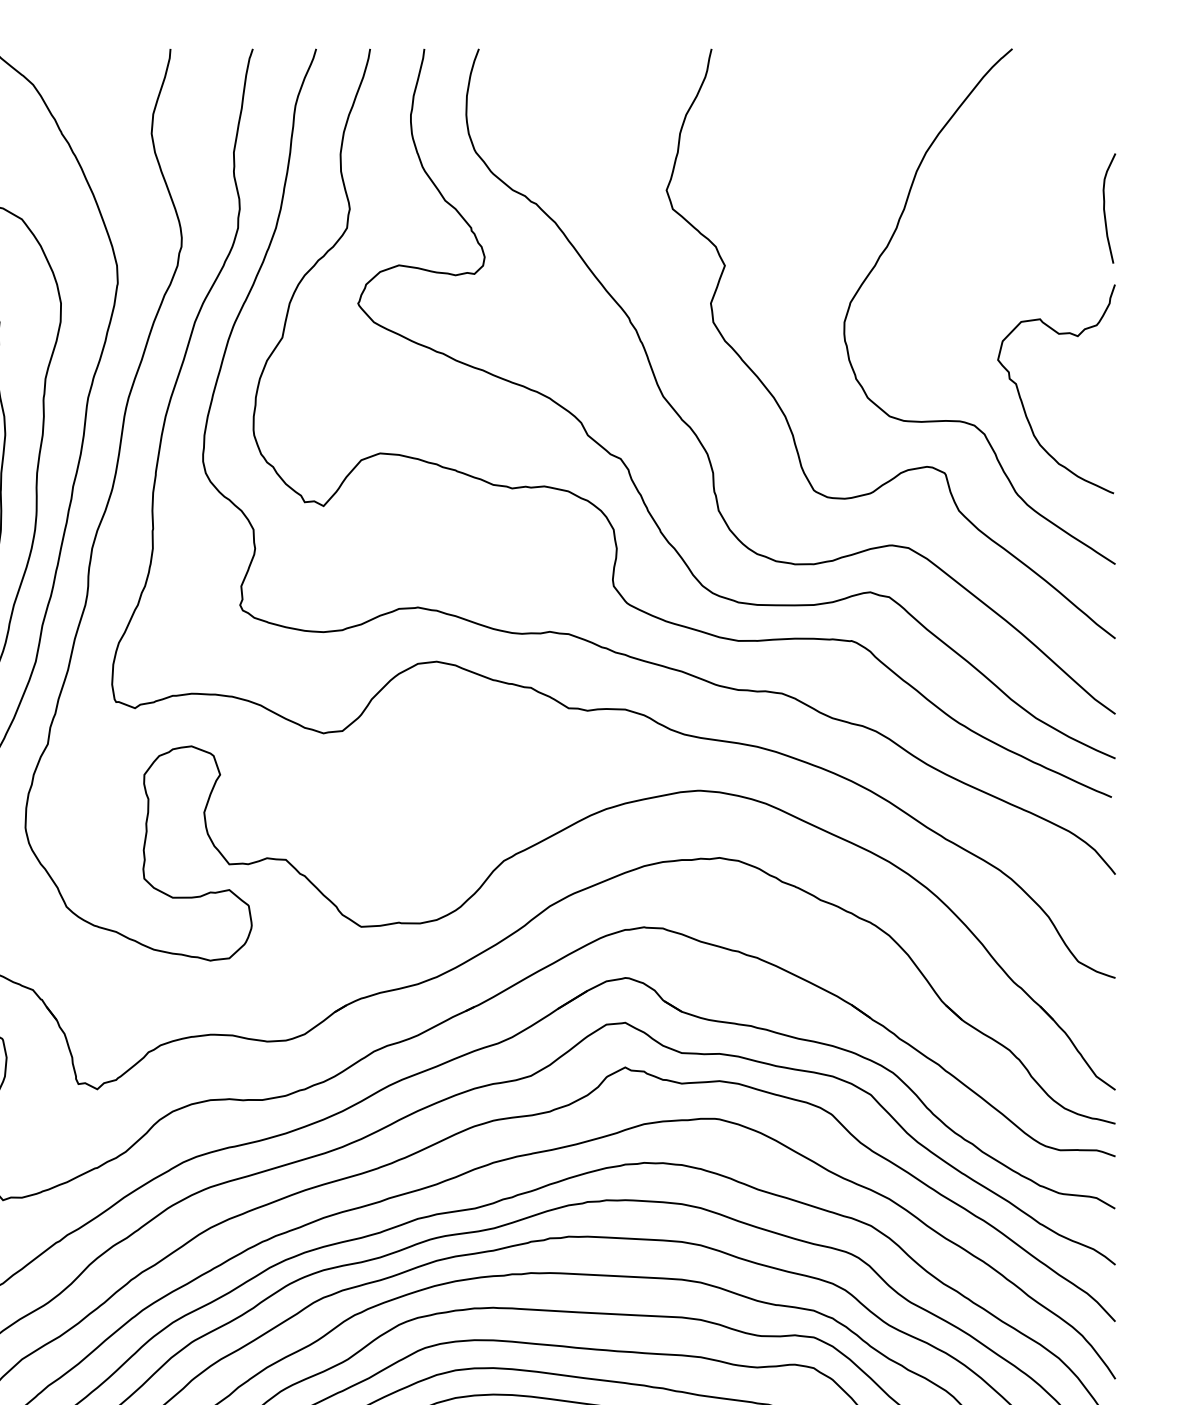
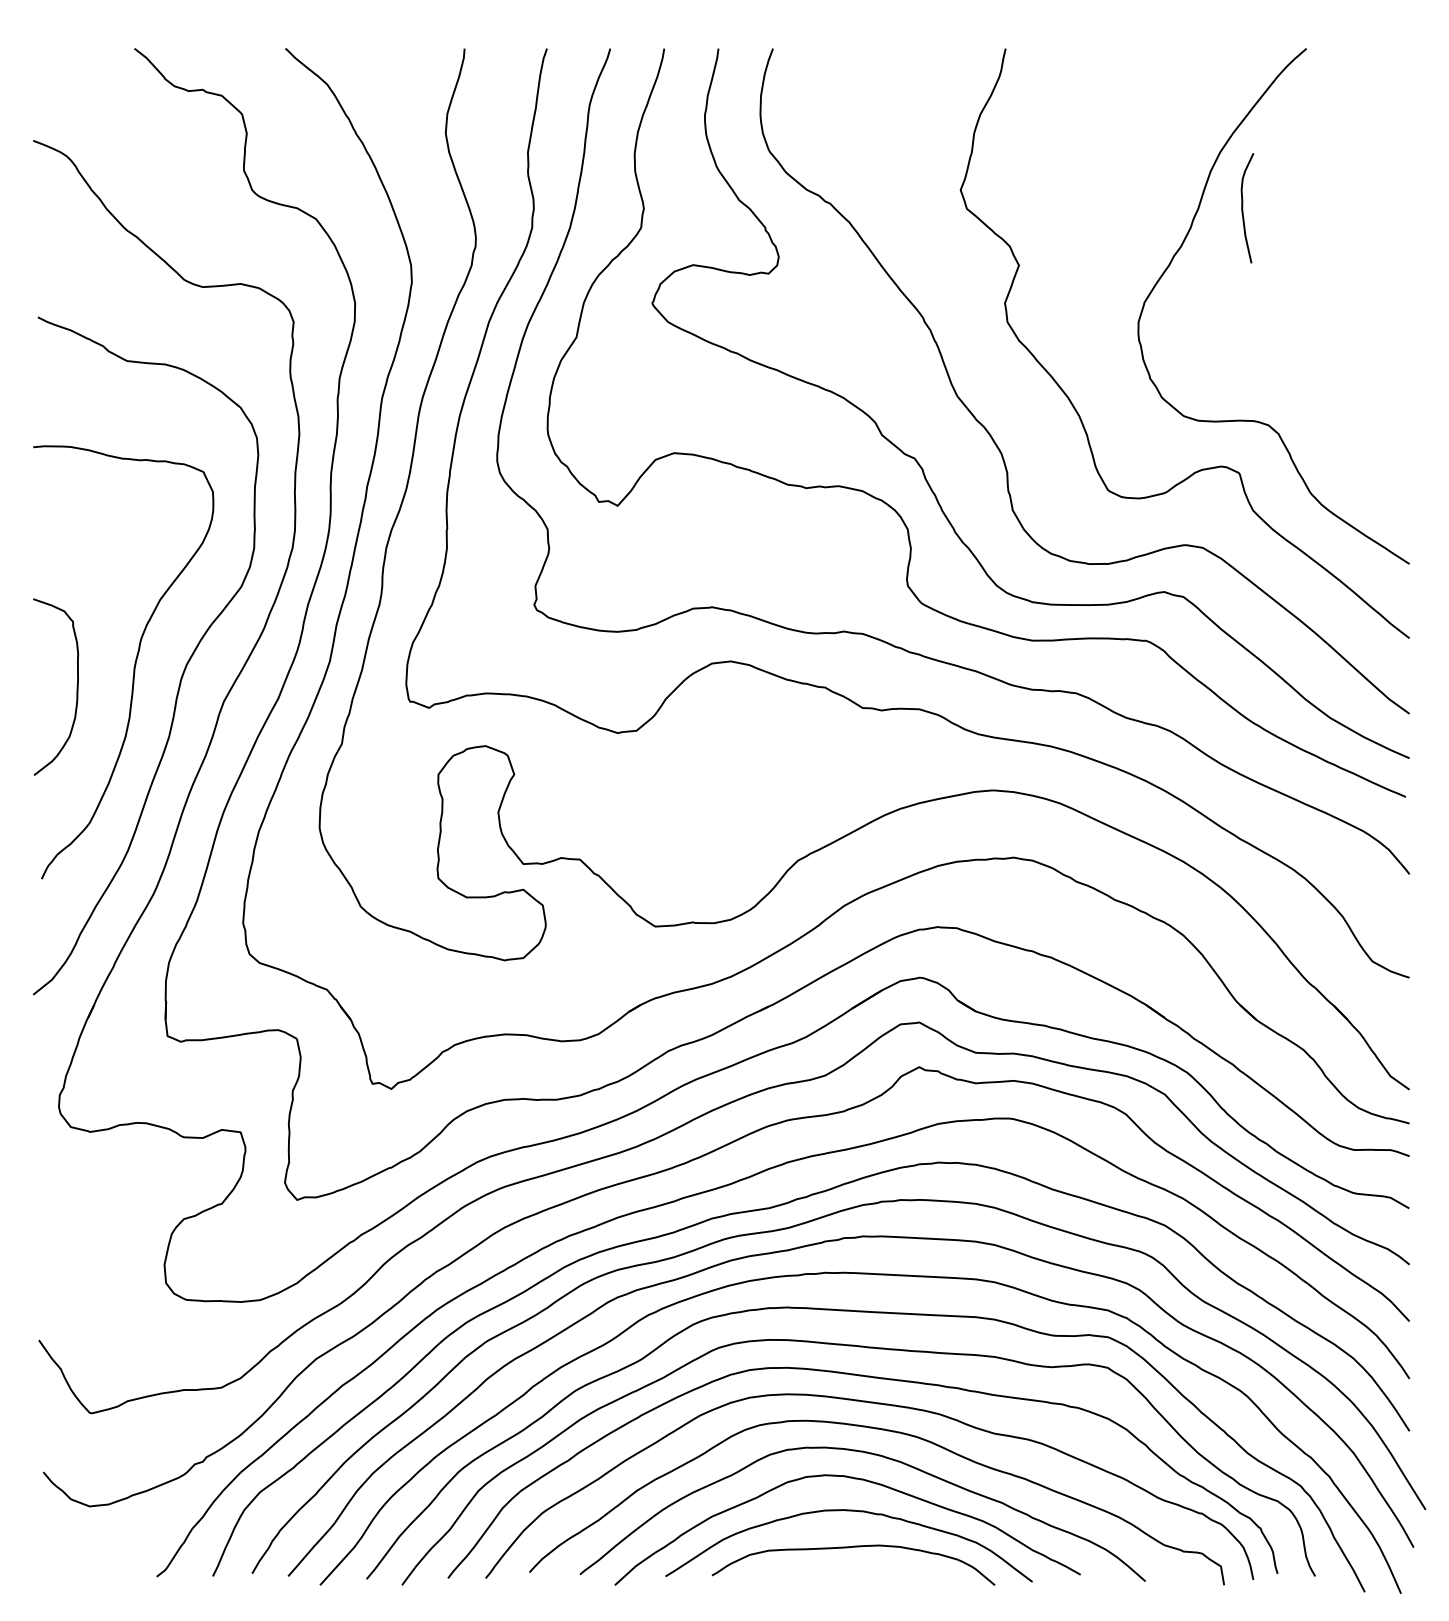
curve: (1105, 207) -> (1243, 207), moved
curve: (1022, 400) -> (1316, 400), removed

